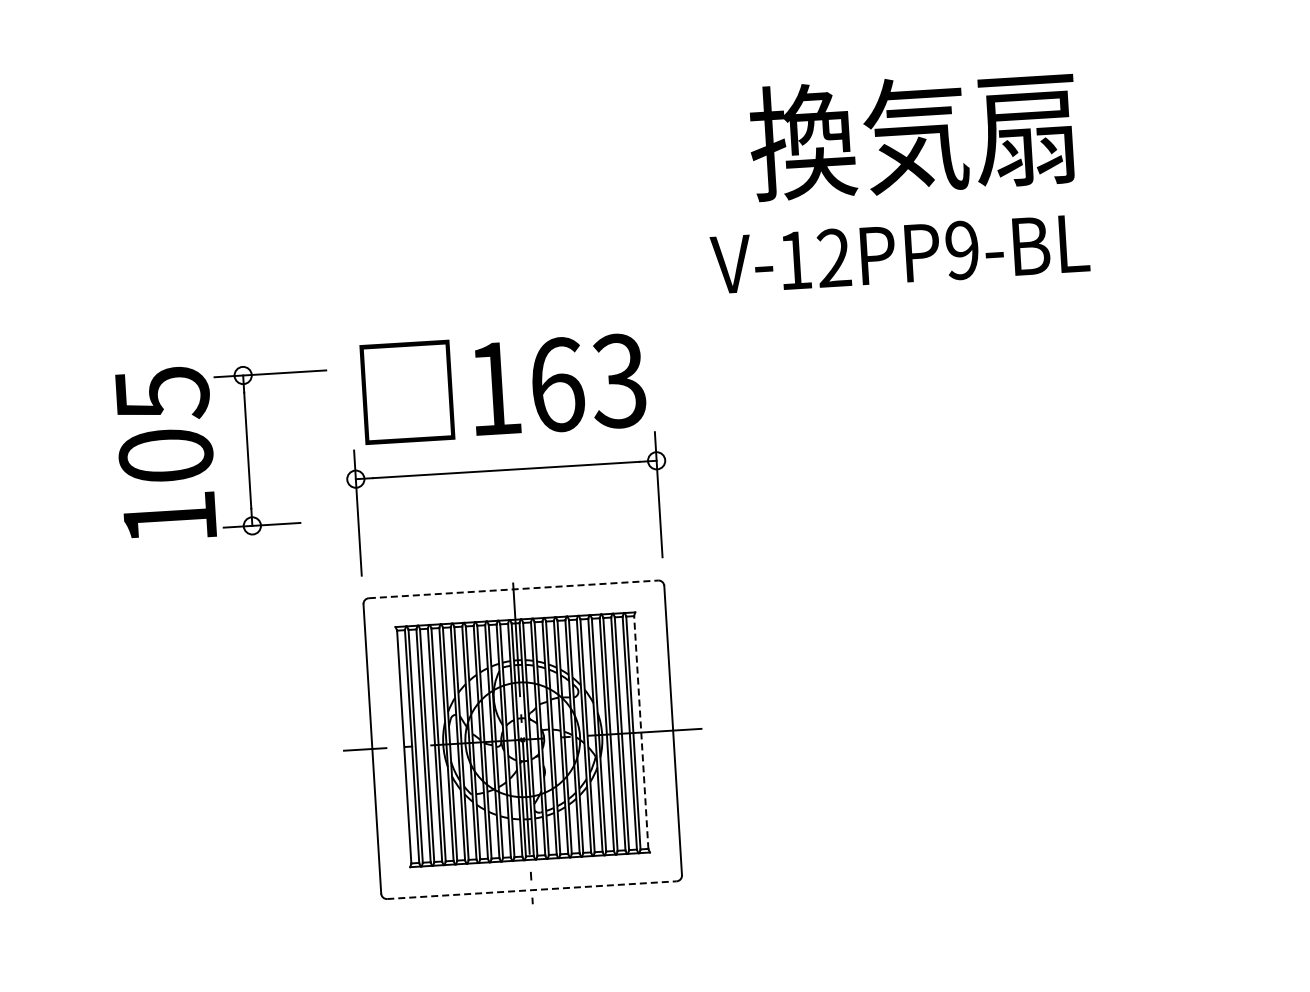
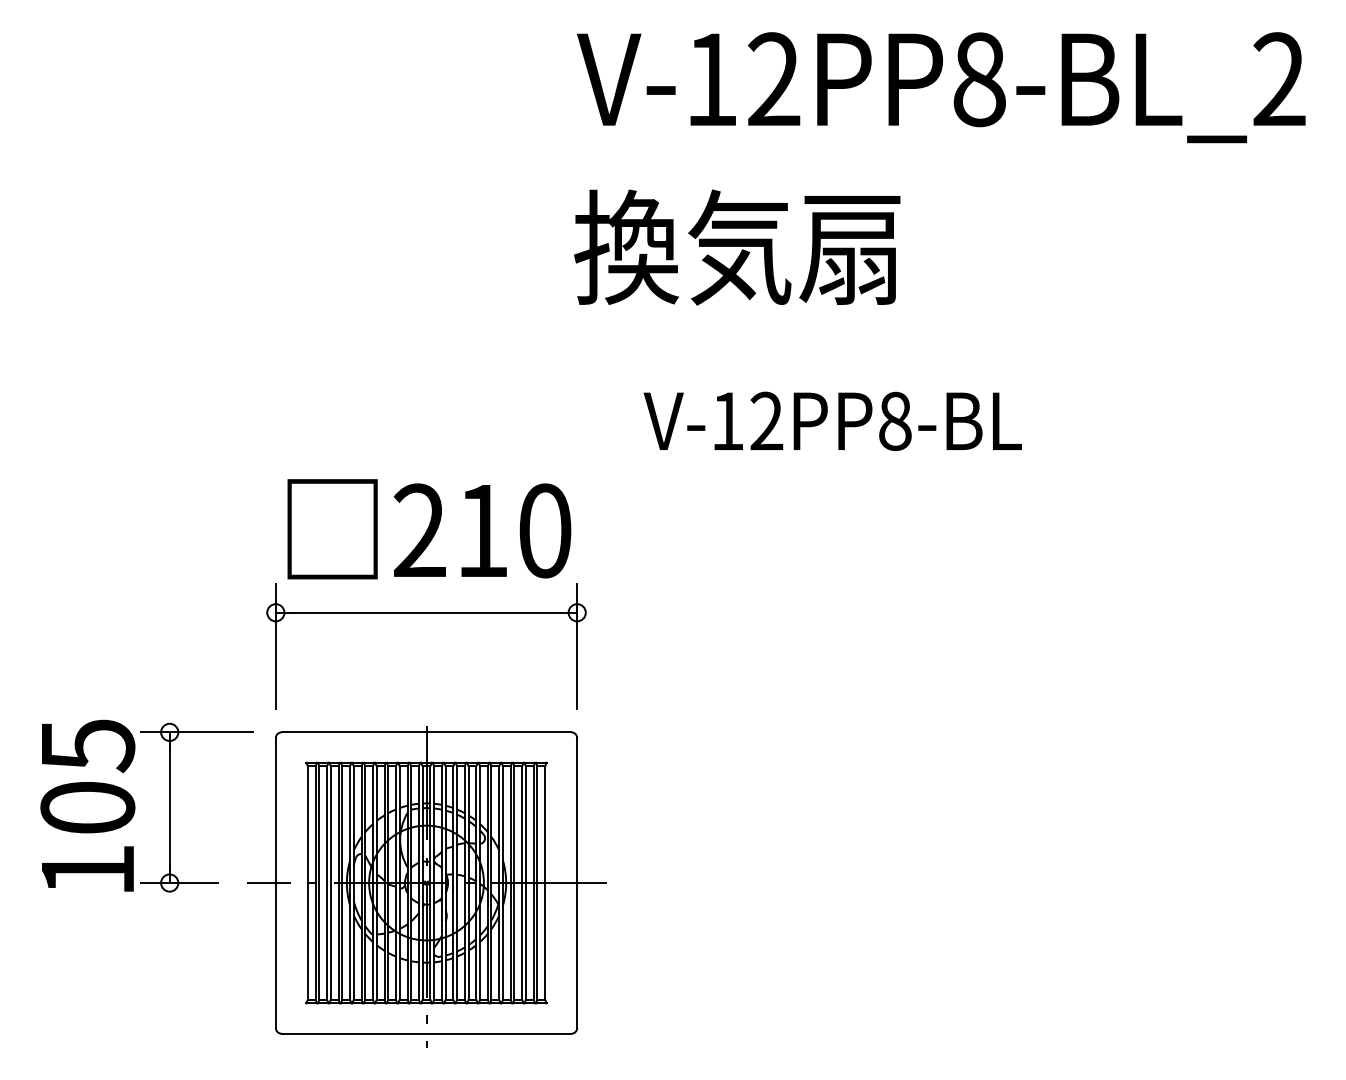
text: (913, 135) -> (737, 247), moved
text: (962, 250) -> (895, 421), V-12PP9-BL -> V-12PP8-BL
text: (557, 384) -> (482, 530), 163 -> 210
part: (213, 450) -> (135, 805), moved
line: (513, 589) -> (426, 732), dashed -> solid
line: (641, 732) -> (545, 883), dashed -> solid
line: (531, 889) -> (426, 1033), dashed -> solid

